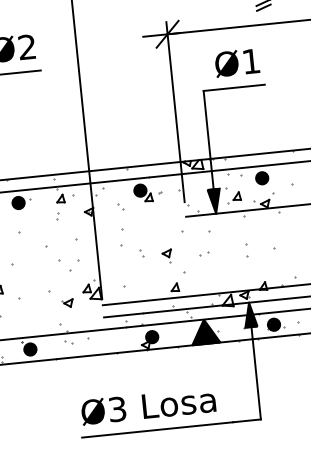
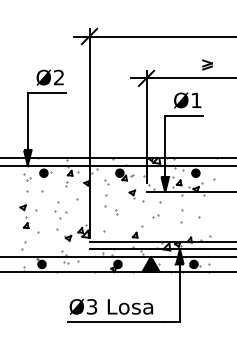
part: (246, 249) -> (181, 216), size x1.6
part: (167, 256) -> (132, 194), moved
part: (69, 264) -> (60, 214), moved

